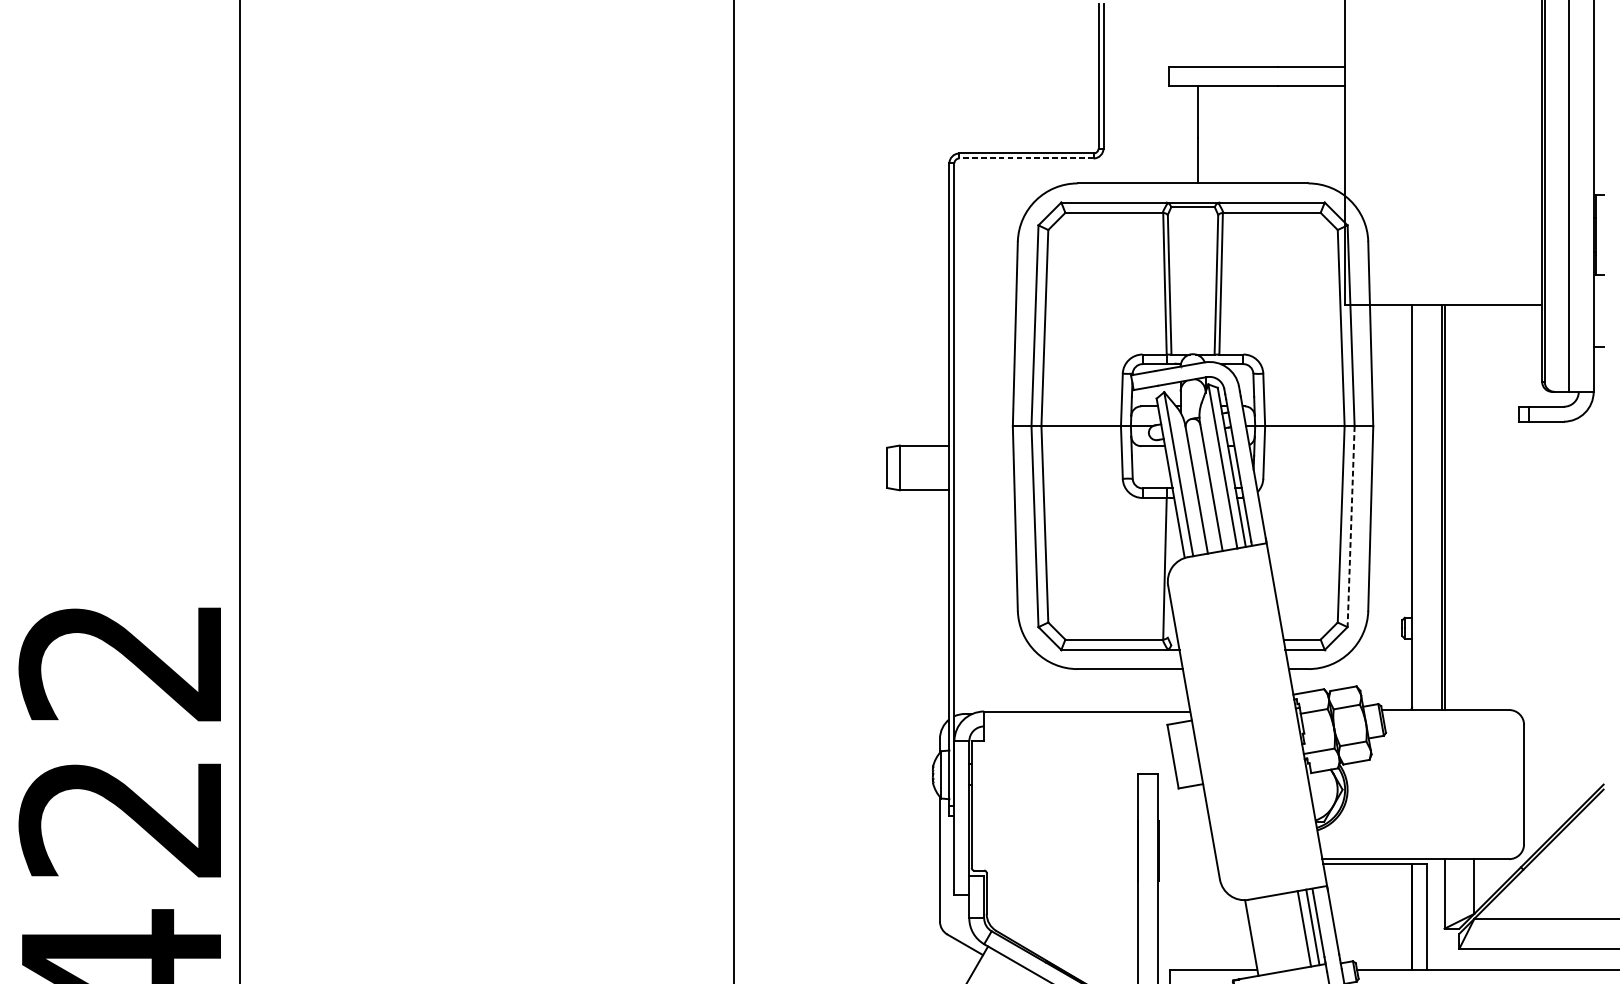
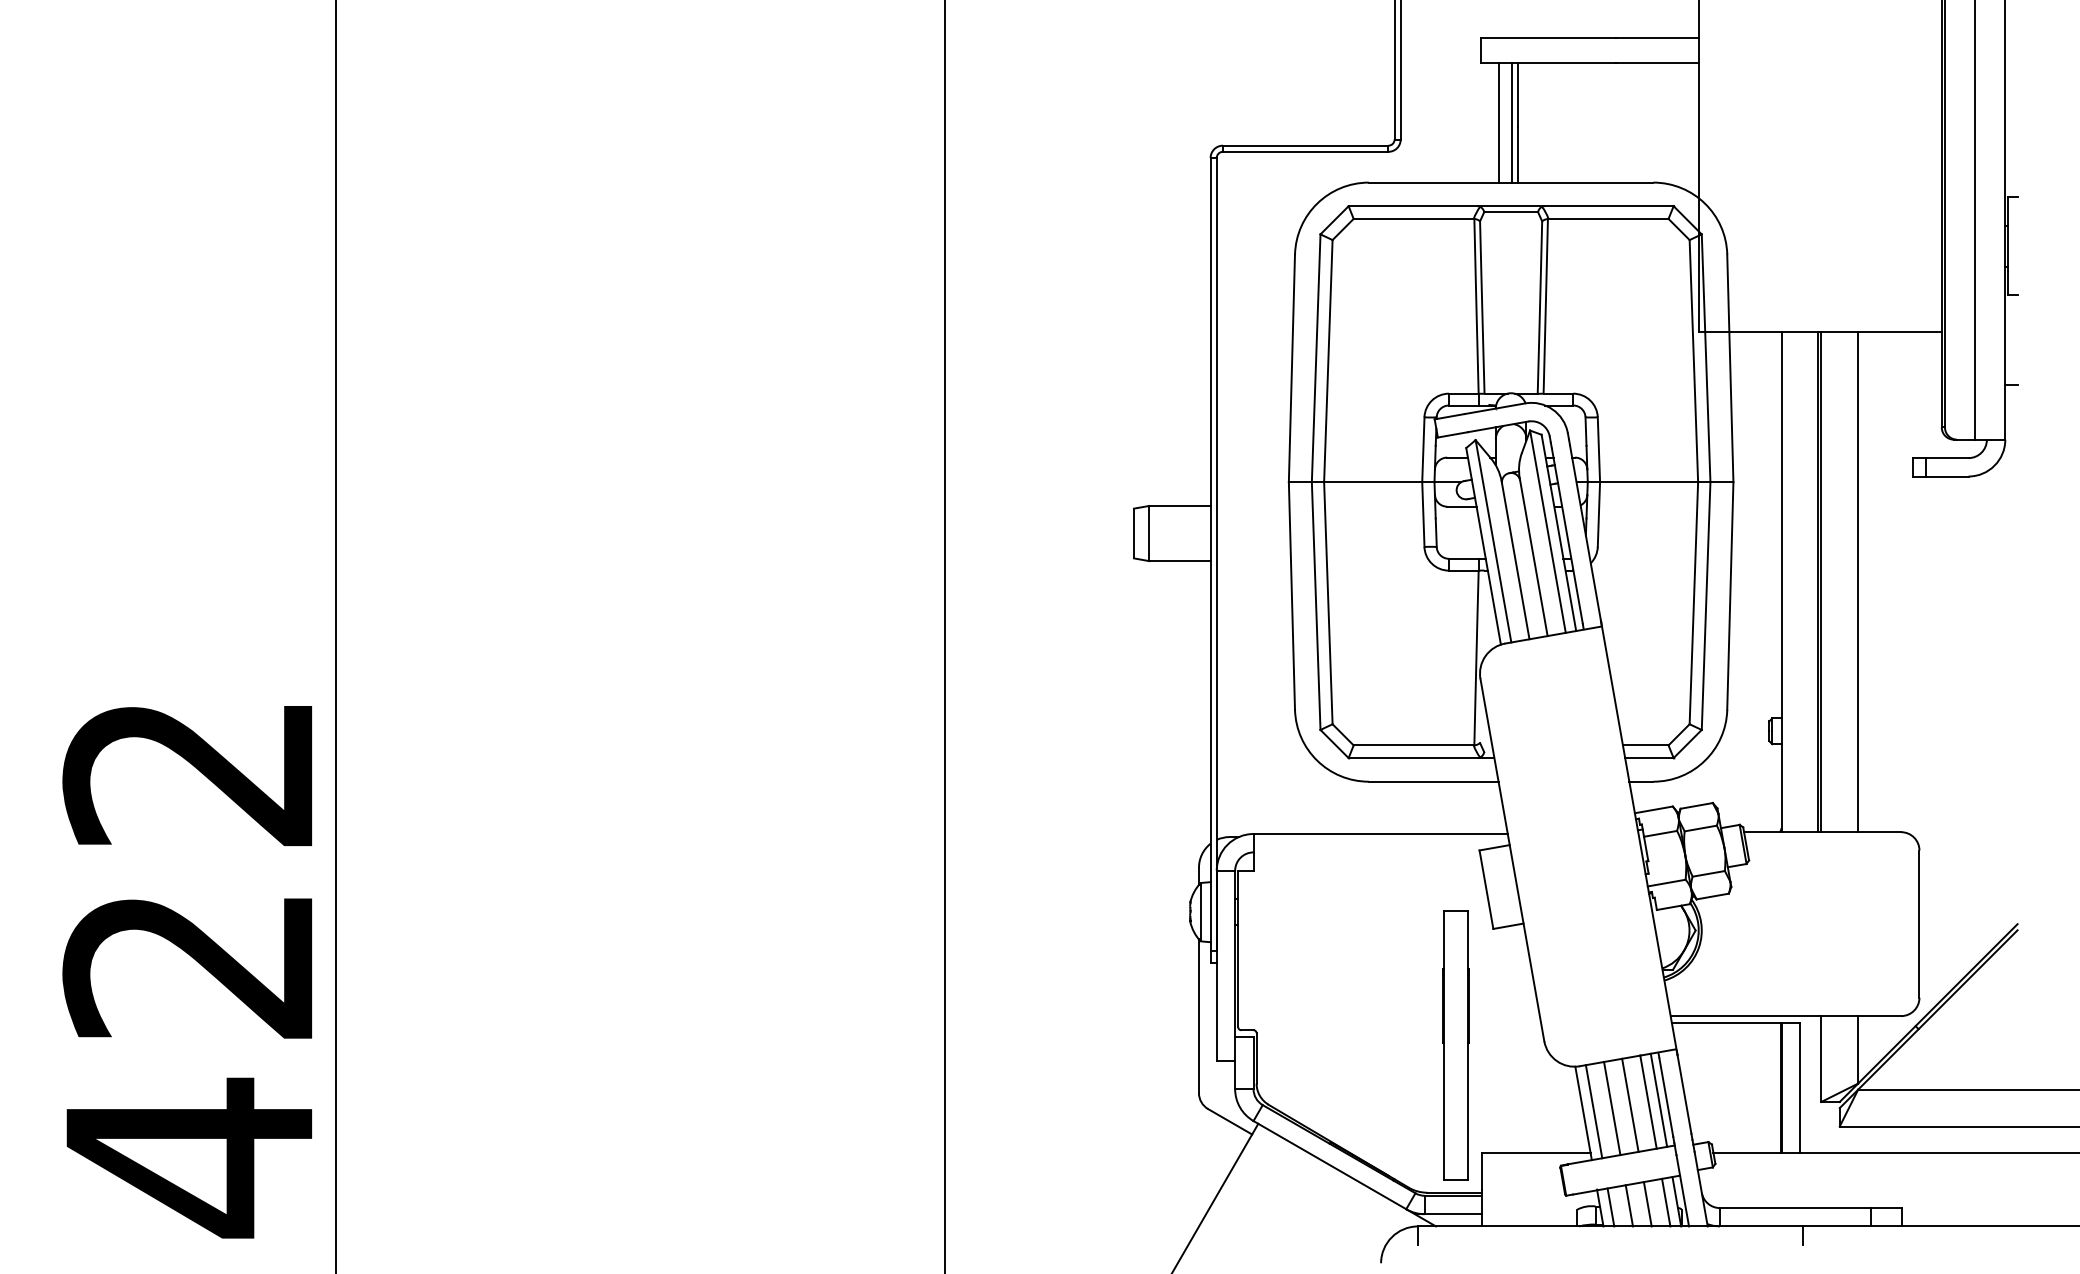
line: (1183, 134) -> (1499, 122), added
line: (1193, 134) -> (1511, 122), added
line: (1026, 158) -> (1305, 151), dashed -> solid
line: (1474, 507) -> (1858, 582), added
line: (1351, 527) -> (1706, 606), dashed -> solid
line: (1289, 930) -> (1630, 1104), added
line: (1275, 934) -> (1612, 1108), added
line: (1259, 936) -> (1593, 1111), added

